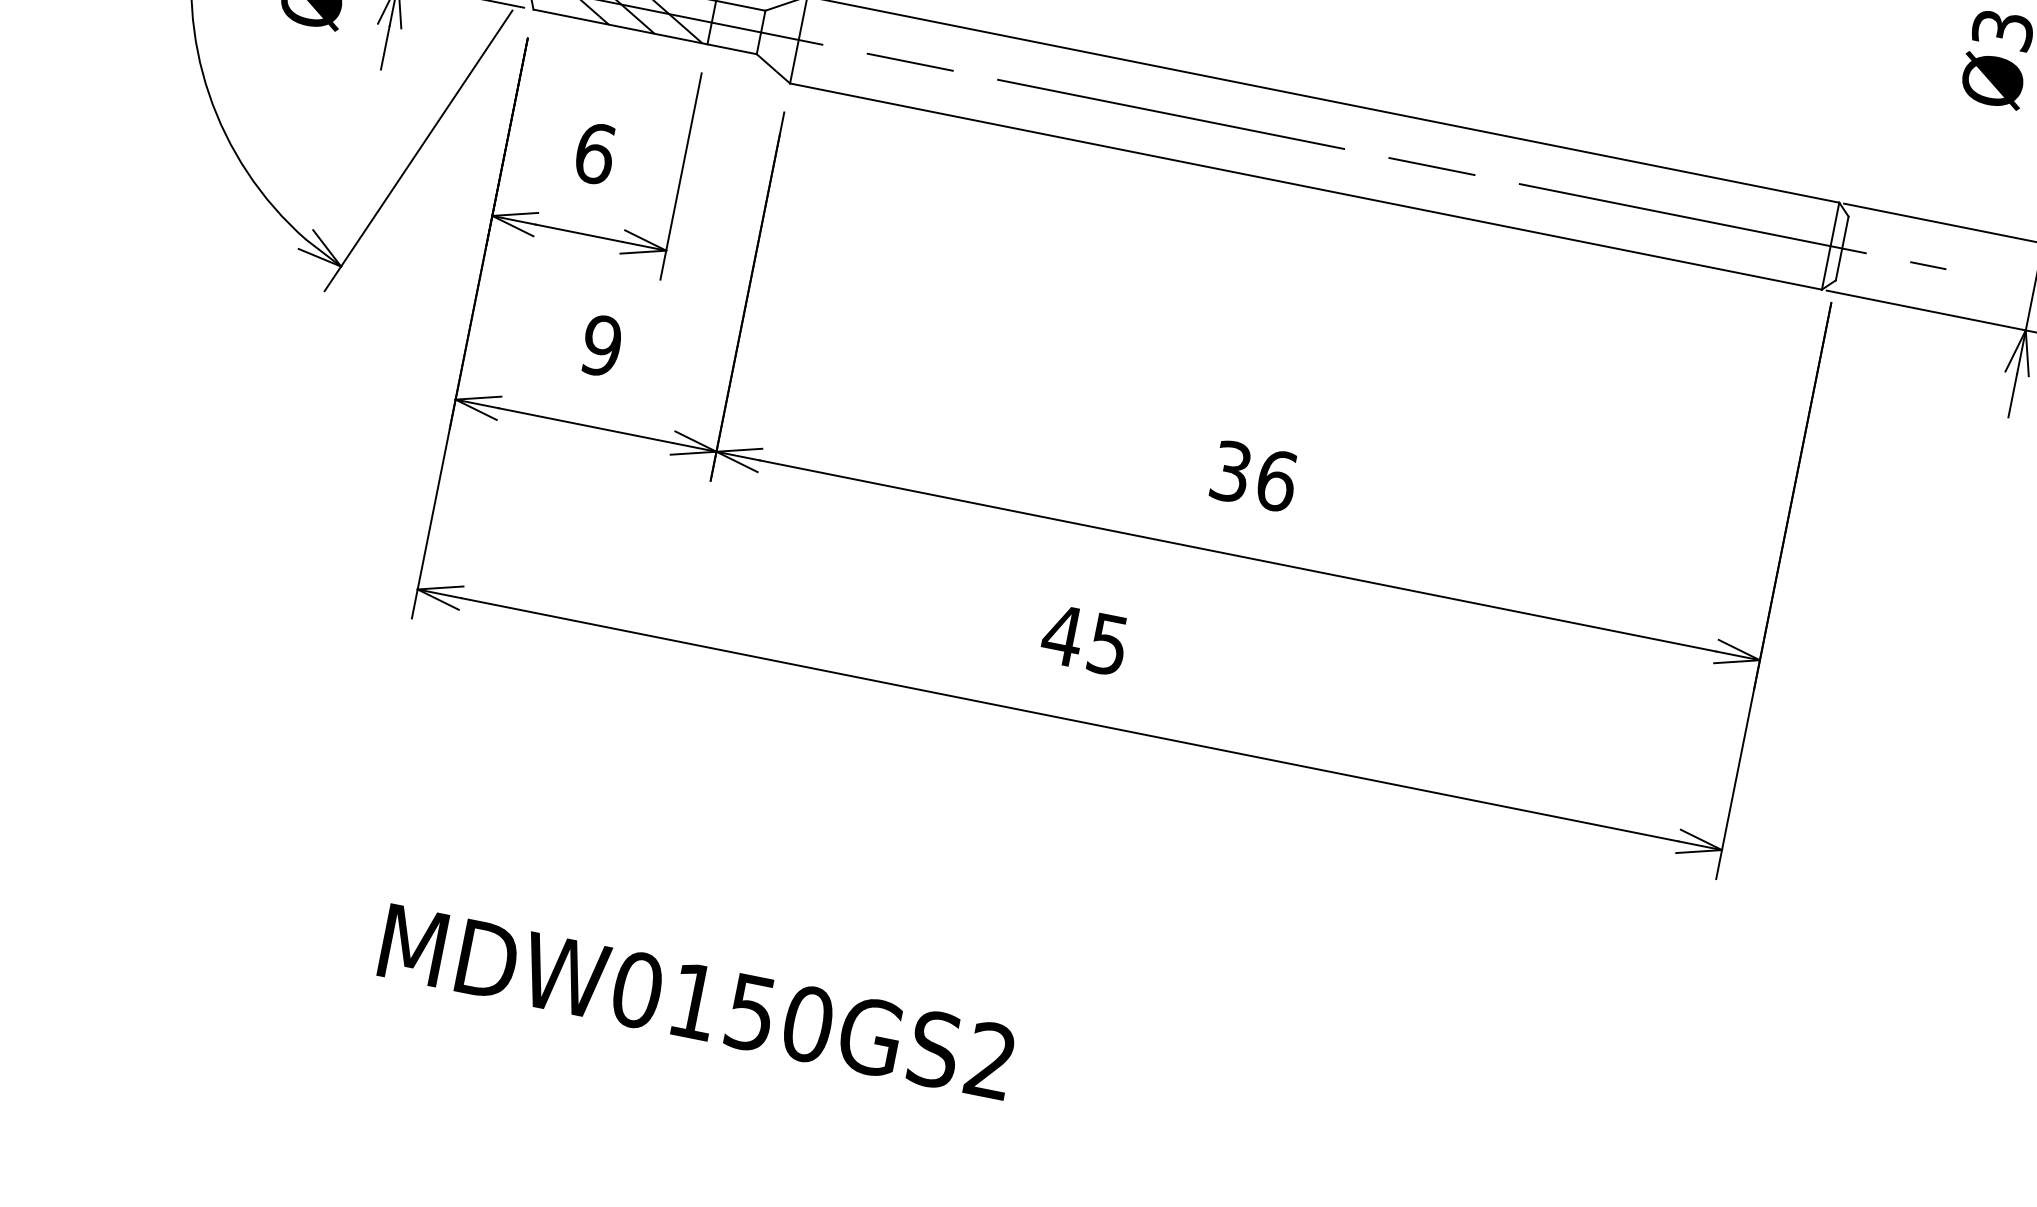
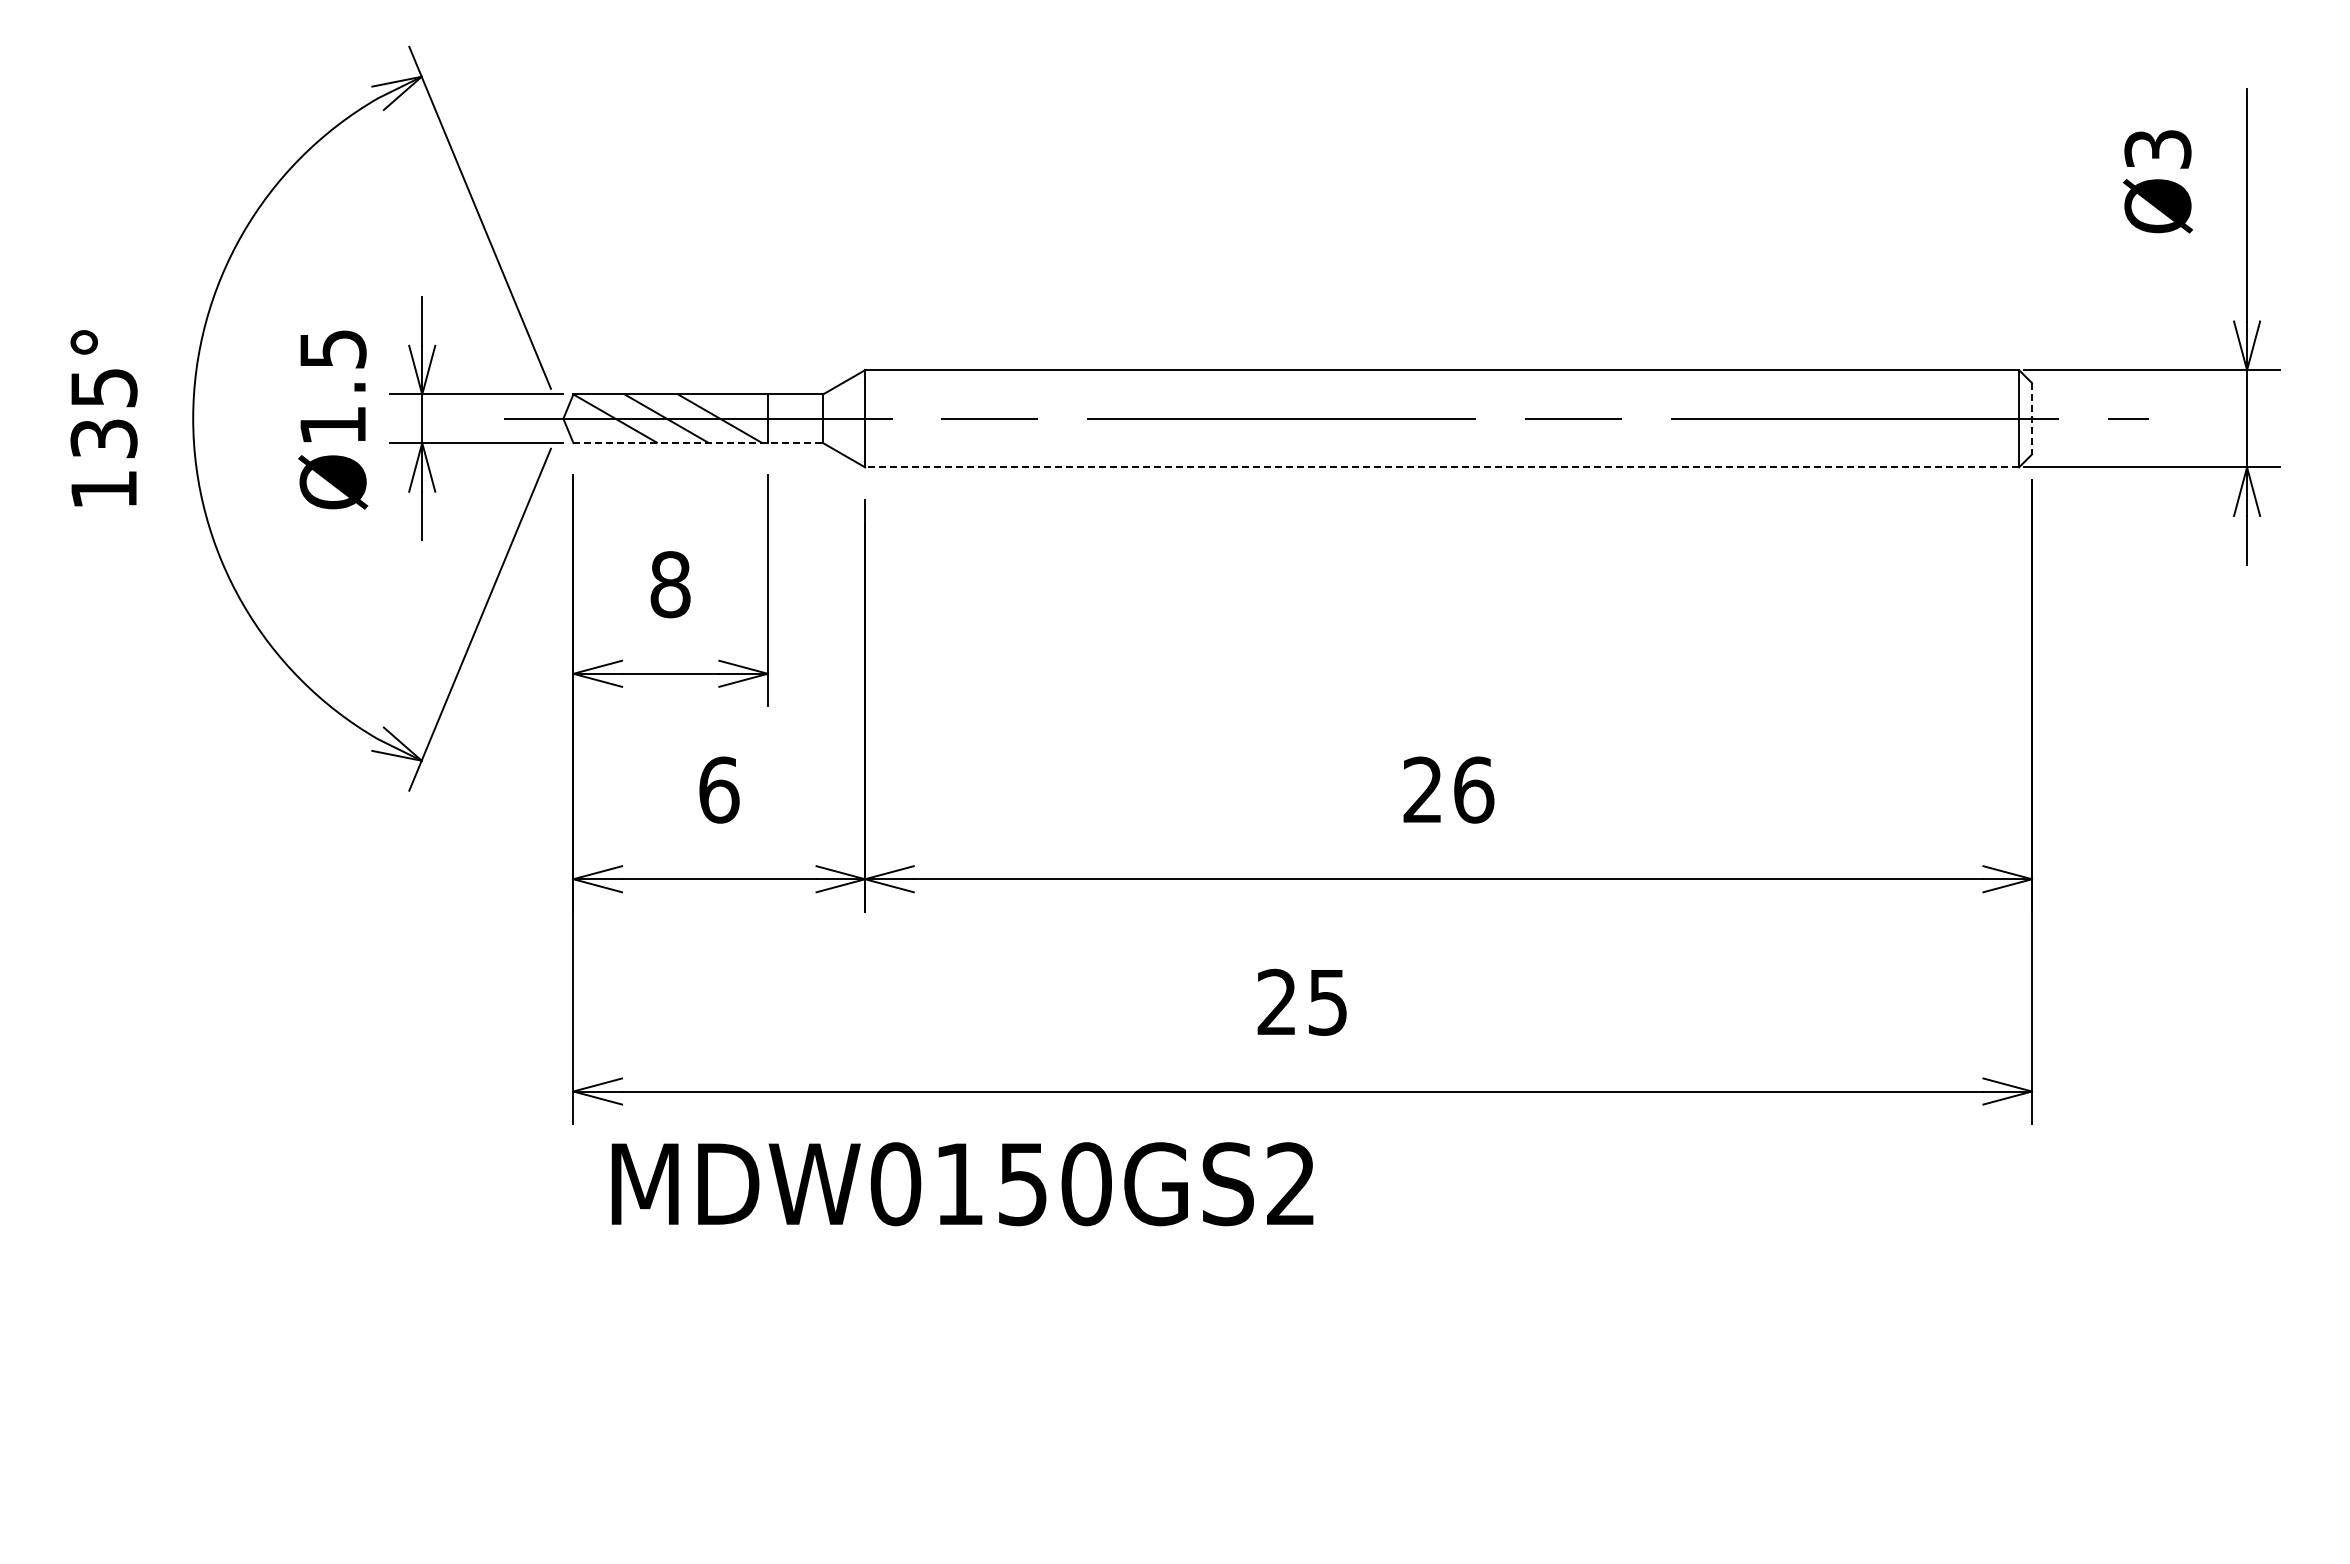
line: (645, 32) -> (698, 443), solid -> dashed
text: (595, 153) -> (670, 584), 6 -> 8
line: (1306, 186) -> (1442, 467), solid -> dashed
line: (1842, 248) -> (2032, 418), solid -> dashed
text: (602, 345) -> (719, 789), 9 -> 6
text: (1230, 471) -> (1422, 789), 36 -> 26
text: (1062, 634) -> (1276, 1001), 45 -> 25
text: (696, 1002) -> (962, 1184), moved

